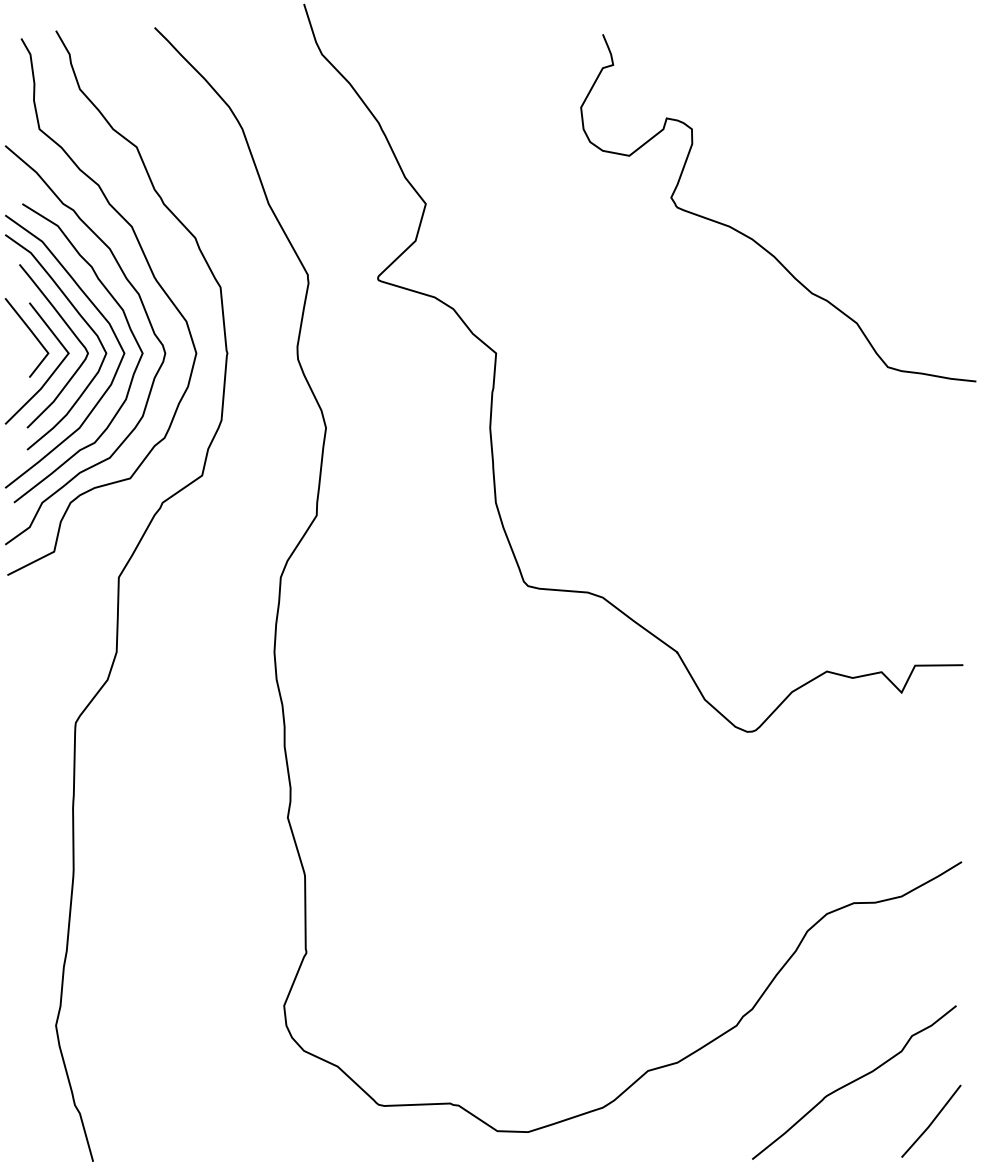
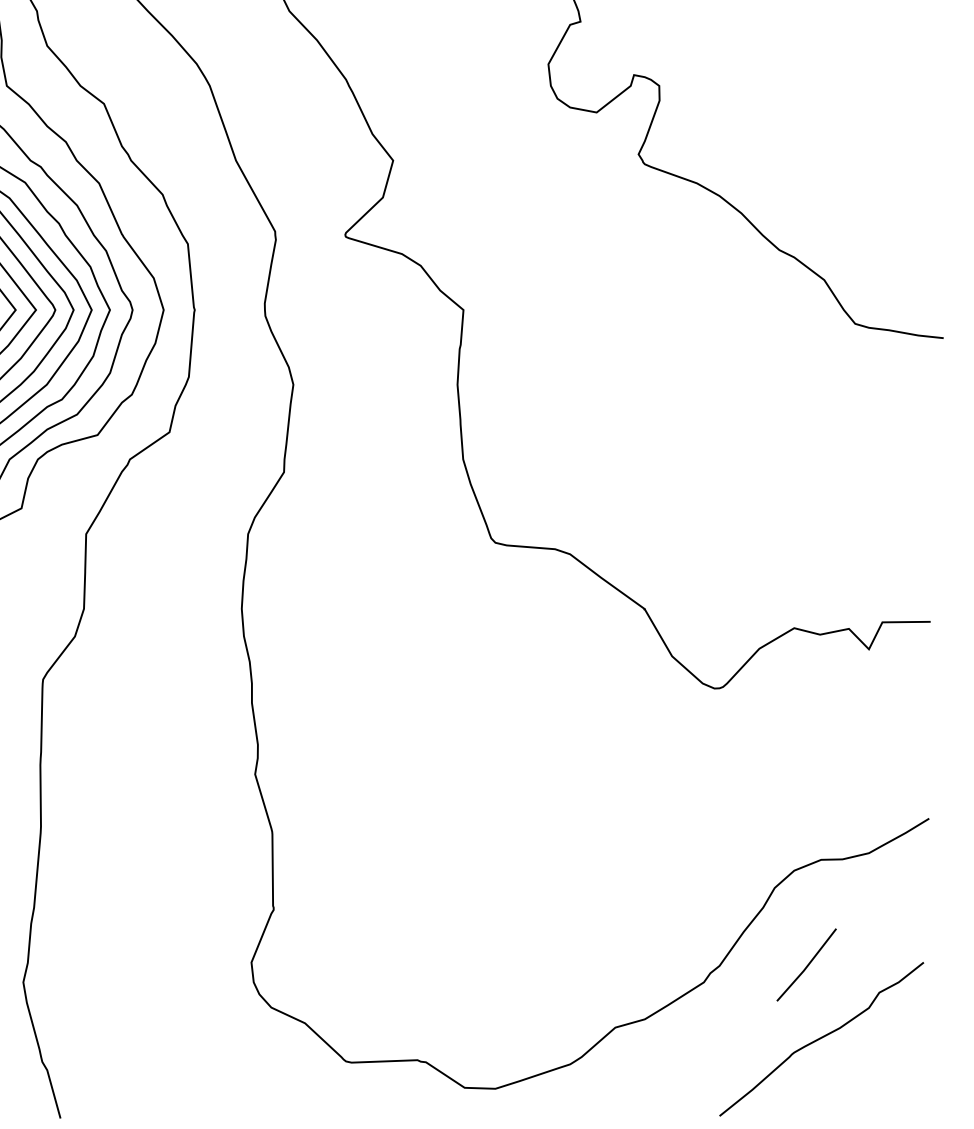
line: (932, 1120) -> (807, 964), moved

